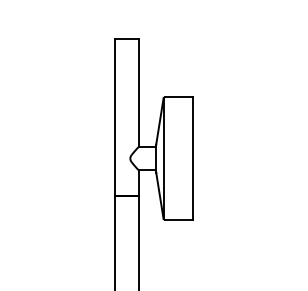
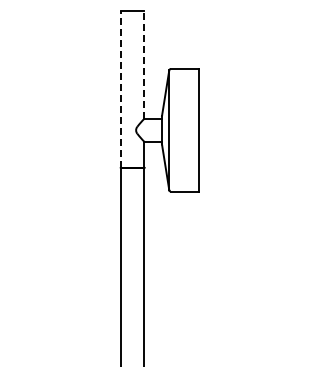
line: (138, 92) -> (144, 64), solid -> dashed
line: (114, 116) -> (120, 88), solid -> dashed

